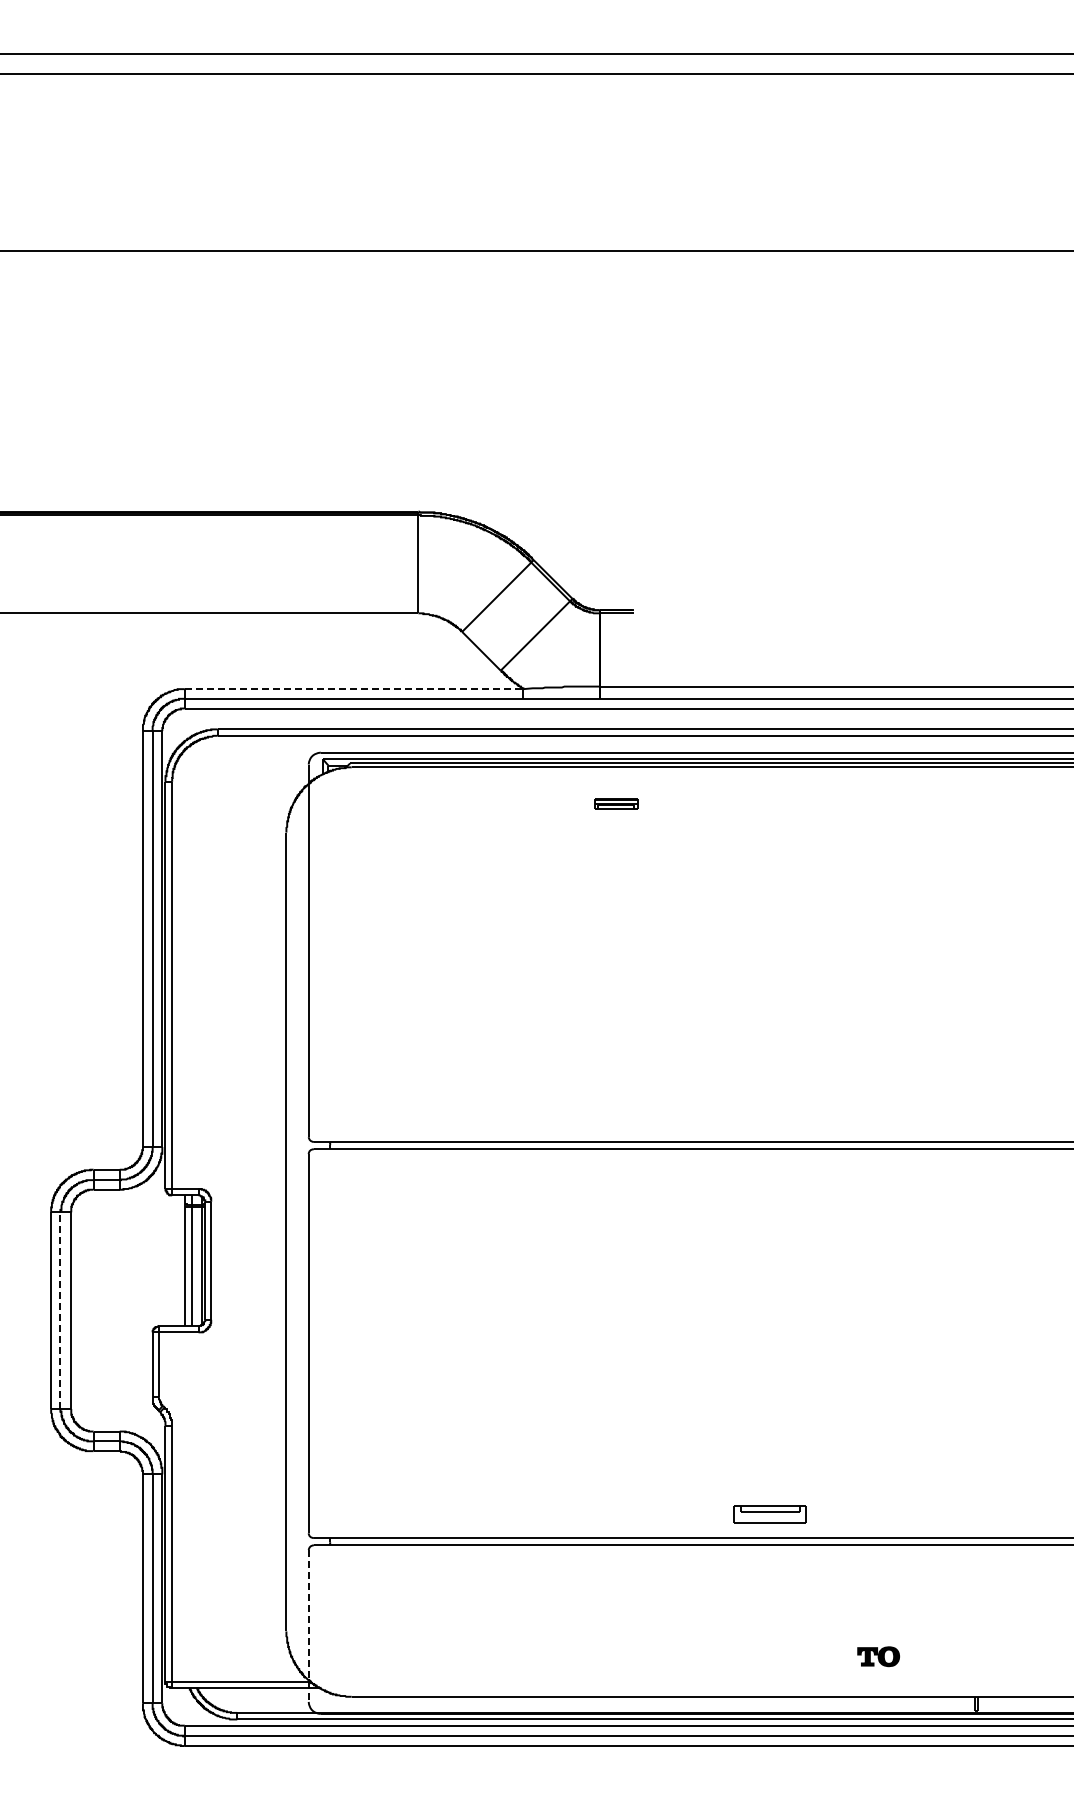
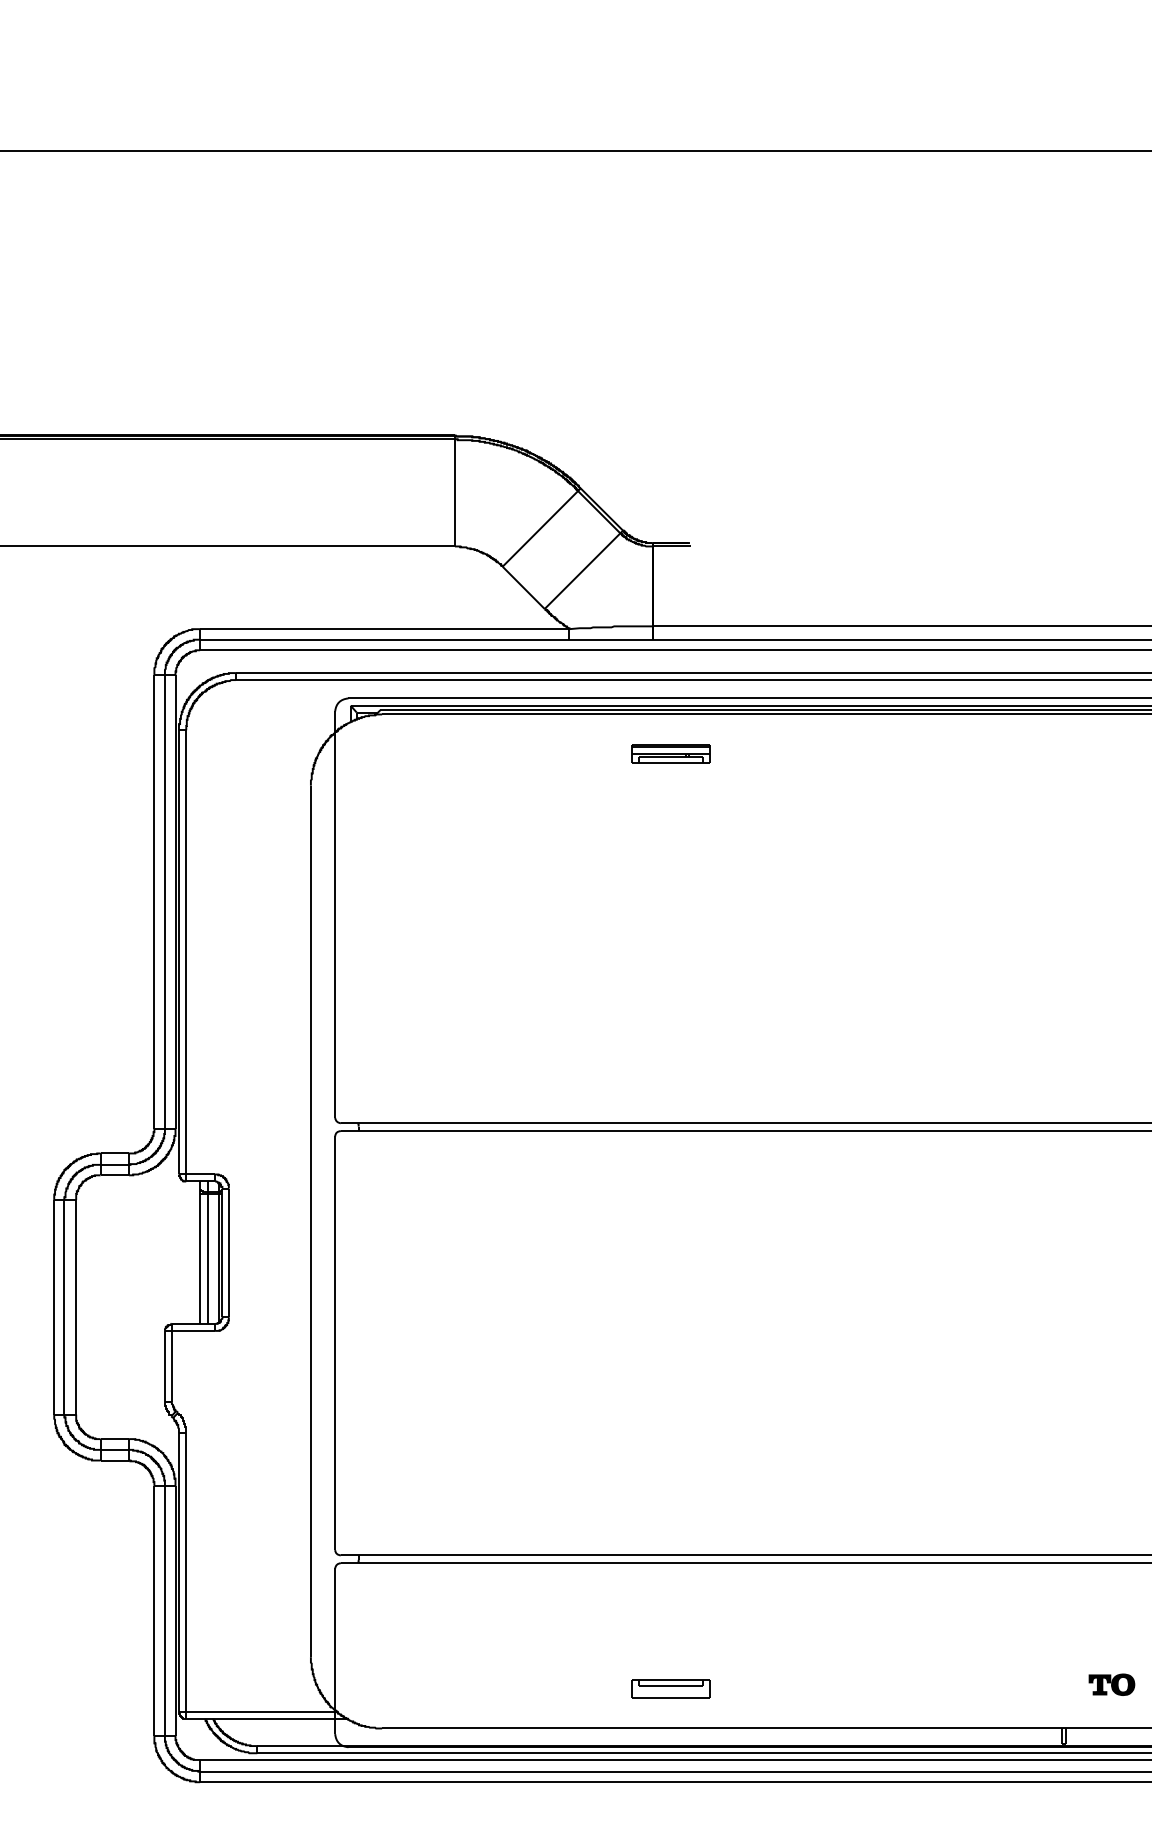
line: (354, 689) -> (385, 629), dashed -> solid
part: (615, 803) -> (669, 753), size x1.67
line: (60, 1310) -> (64, 1307), dashed -> solid
part: (769, 1514) -> (669, 1688), moved
line: (308, 1625) -> (334, 1650), dashed -> solid
part: (878, 1656) -> (1111, 1684), moved

